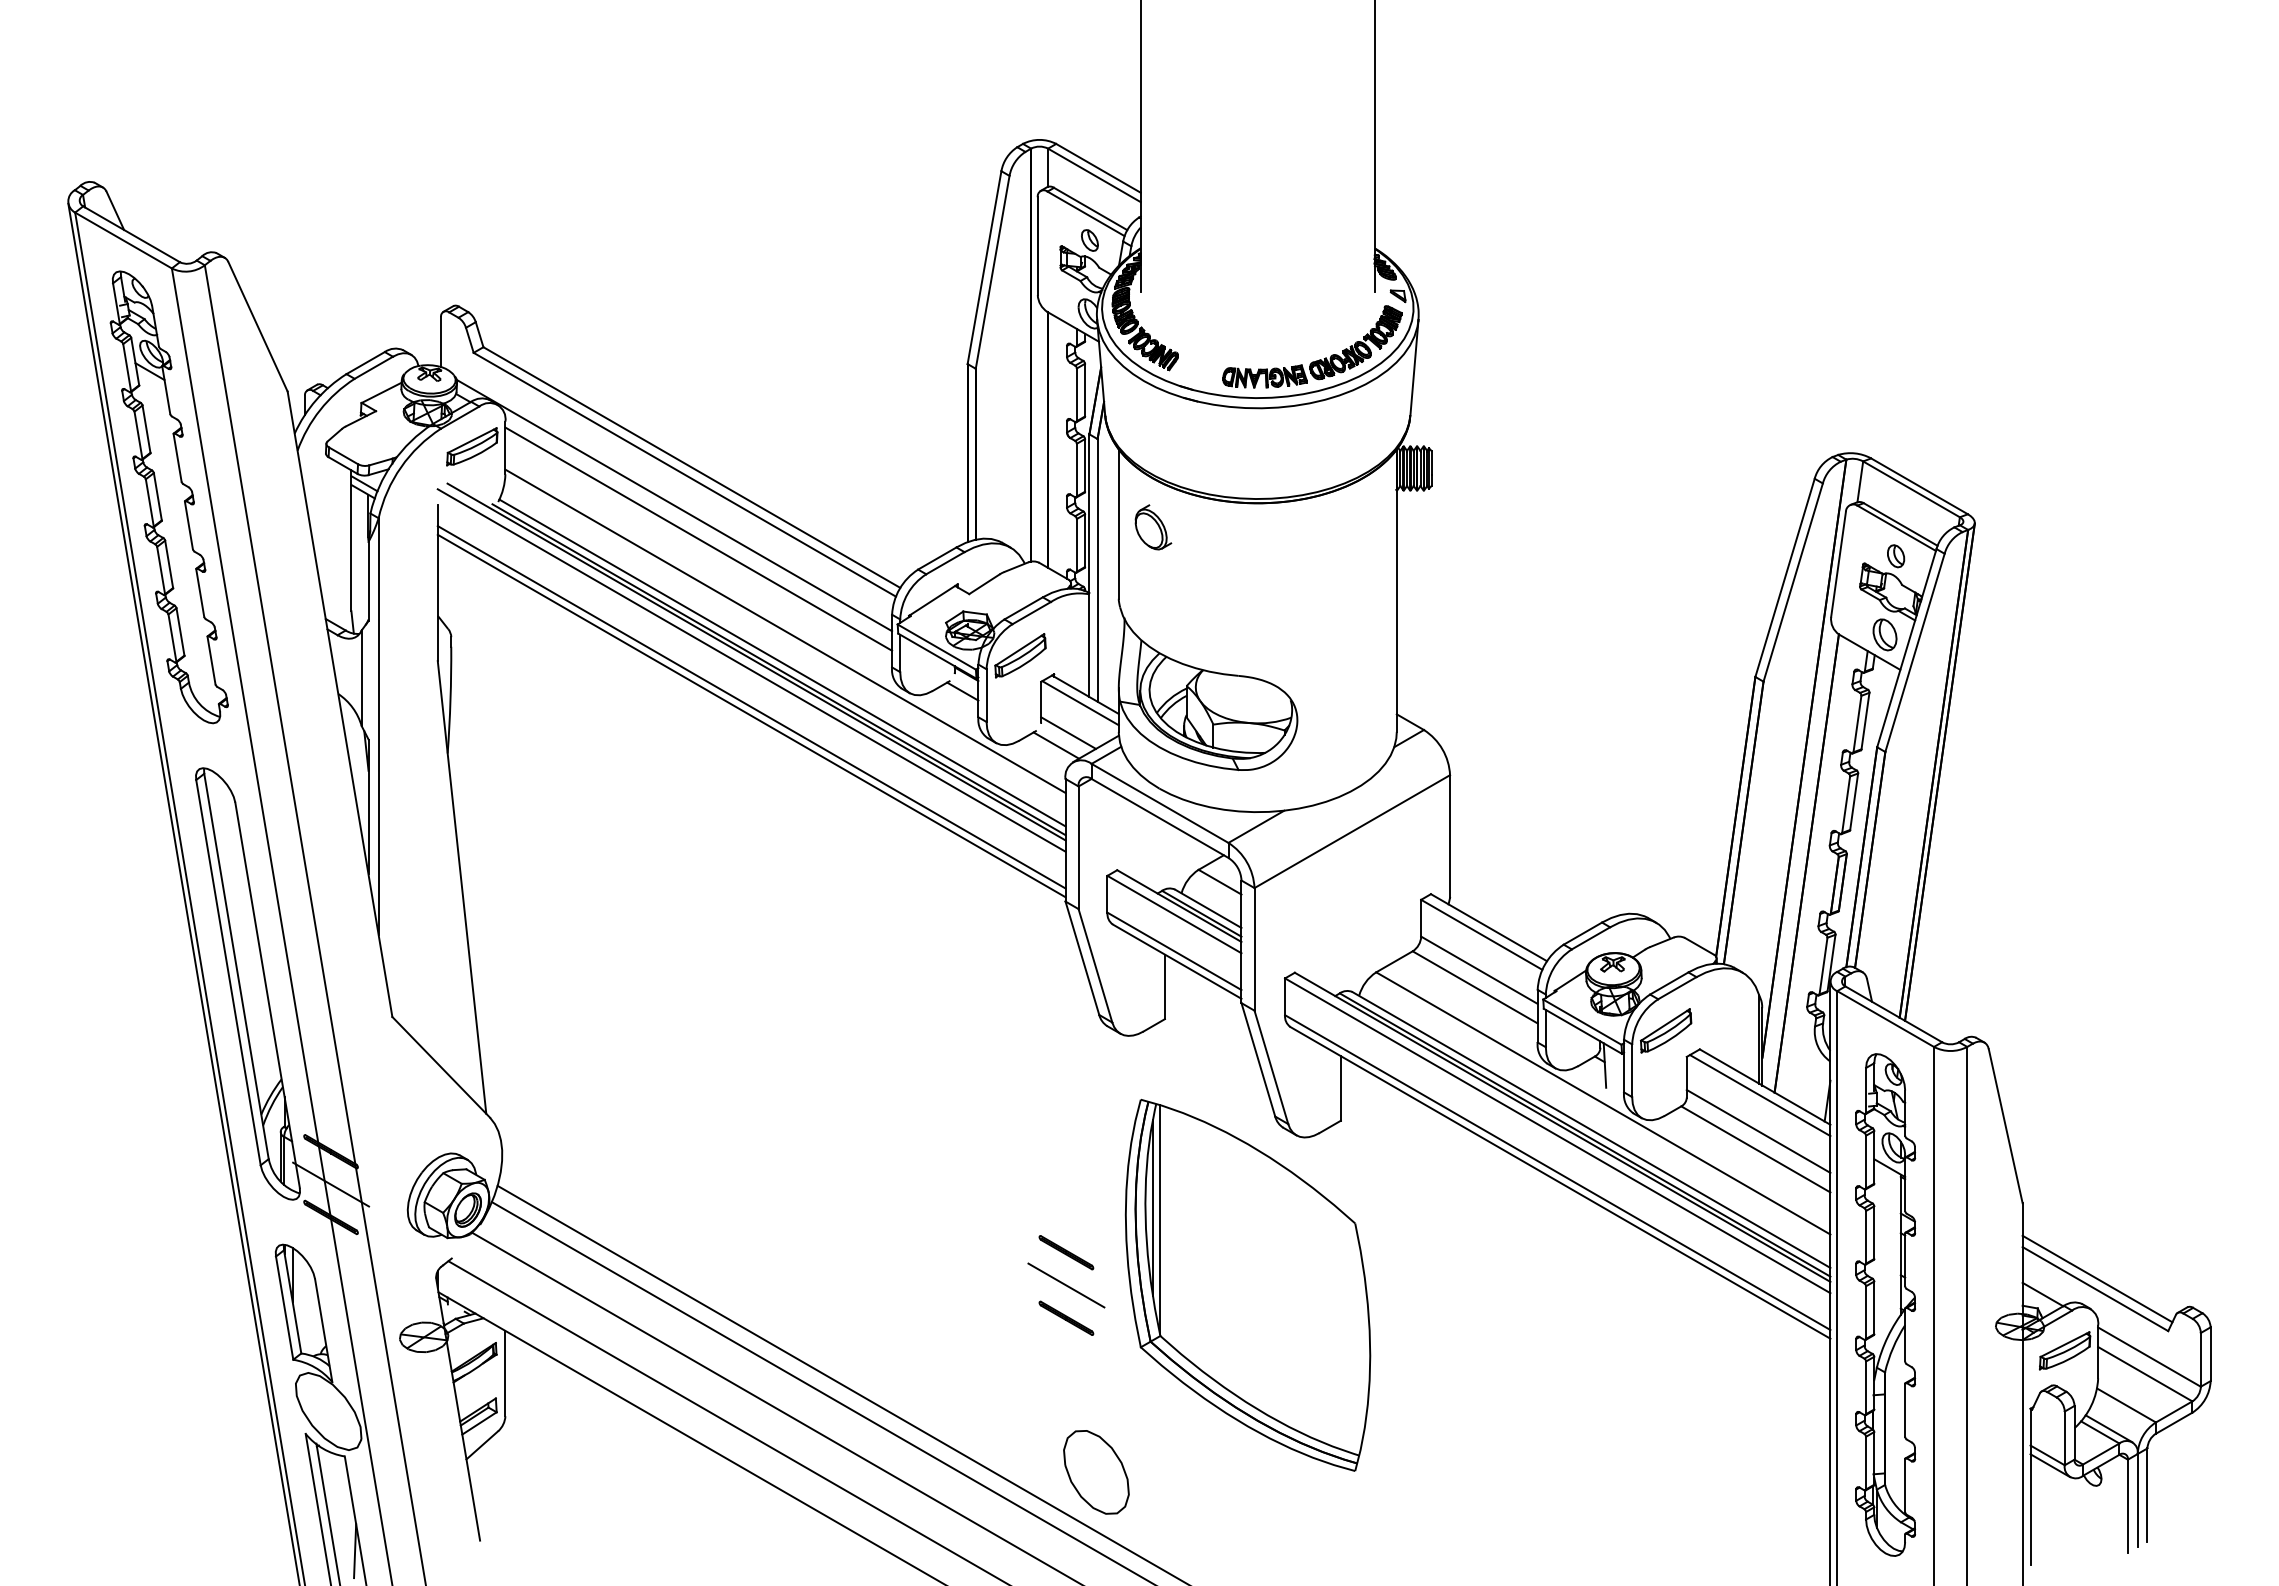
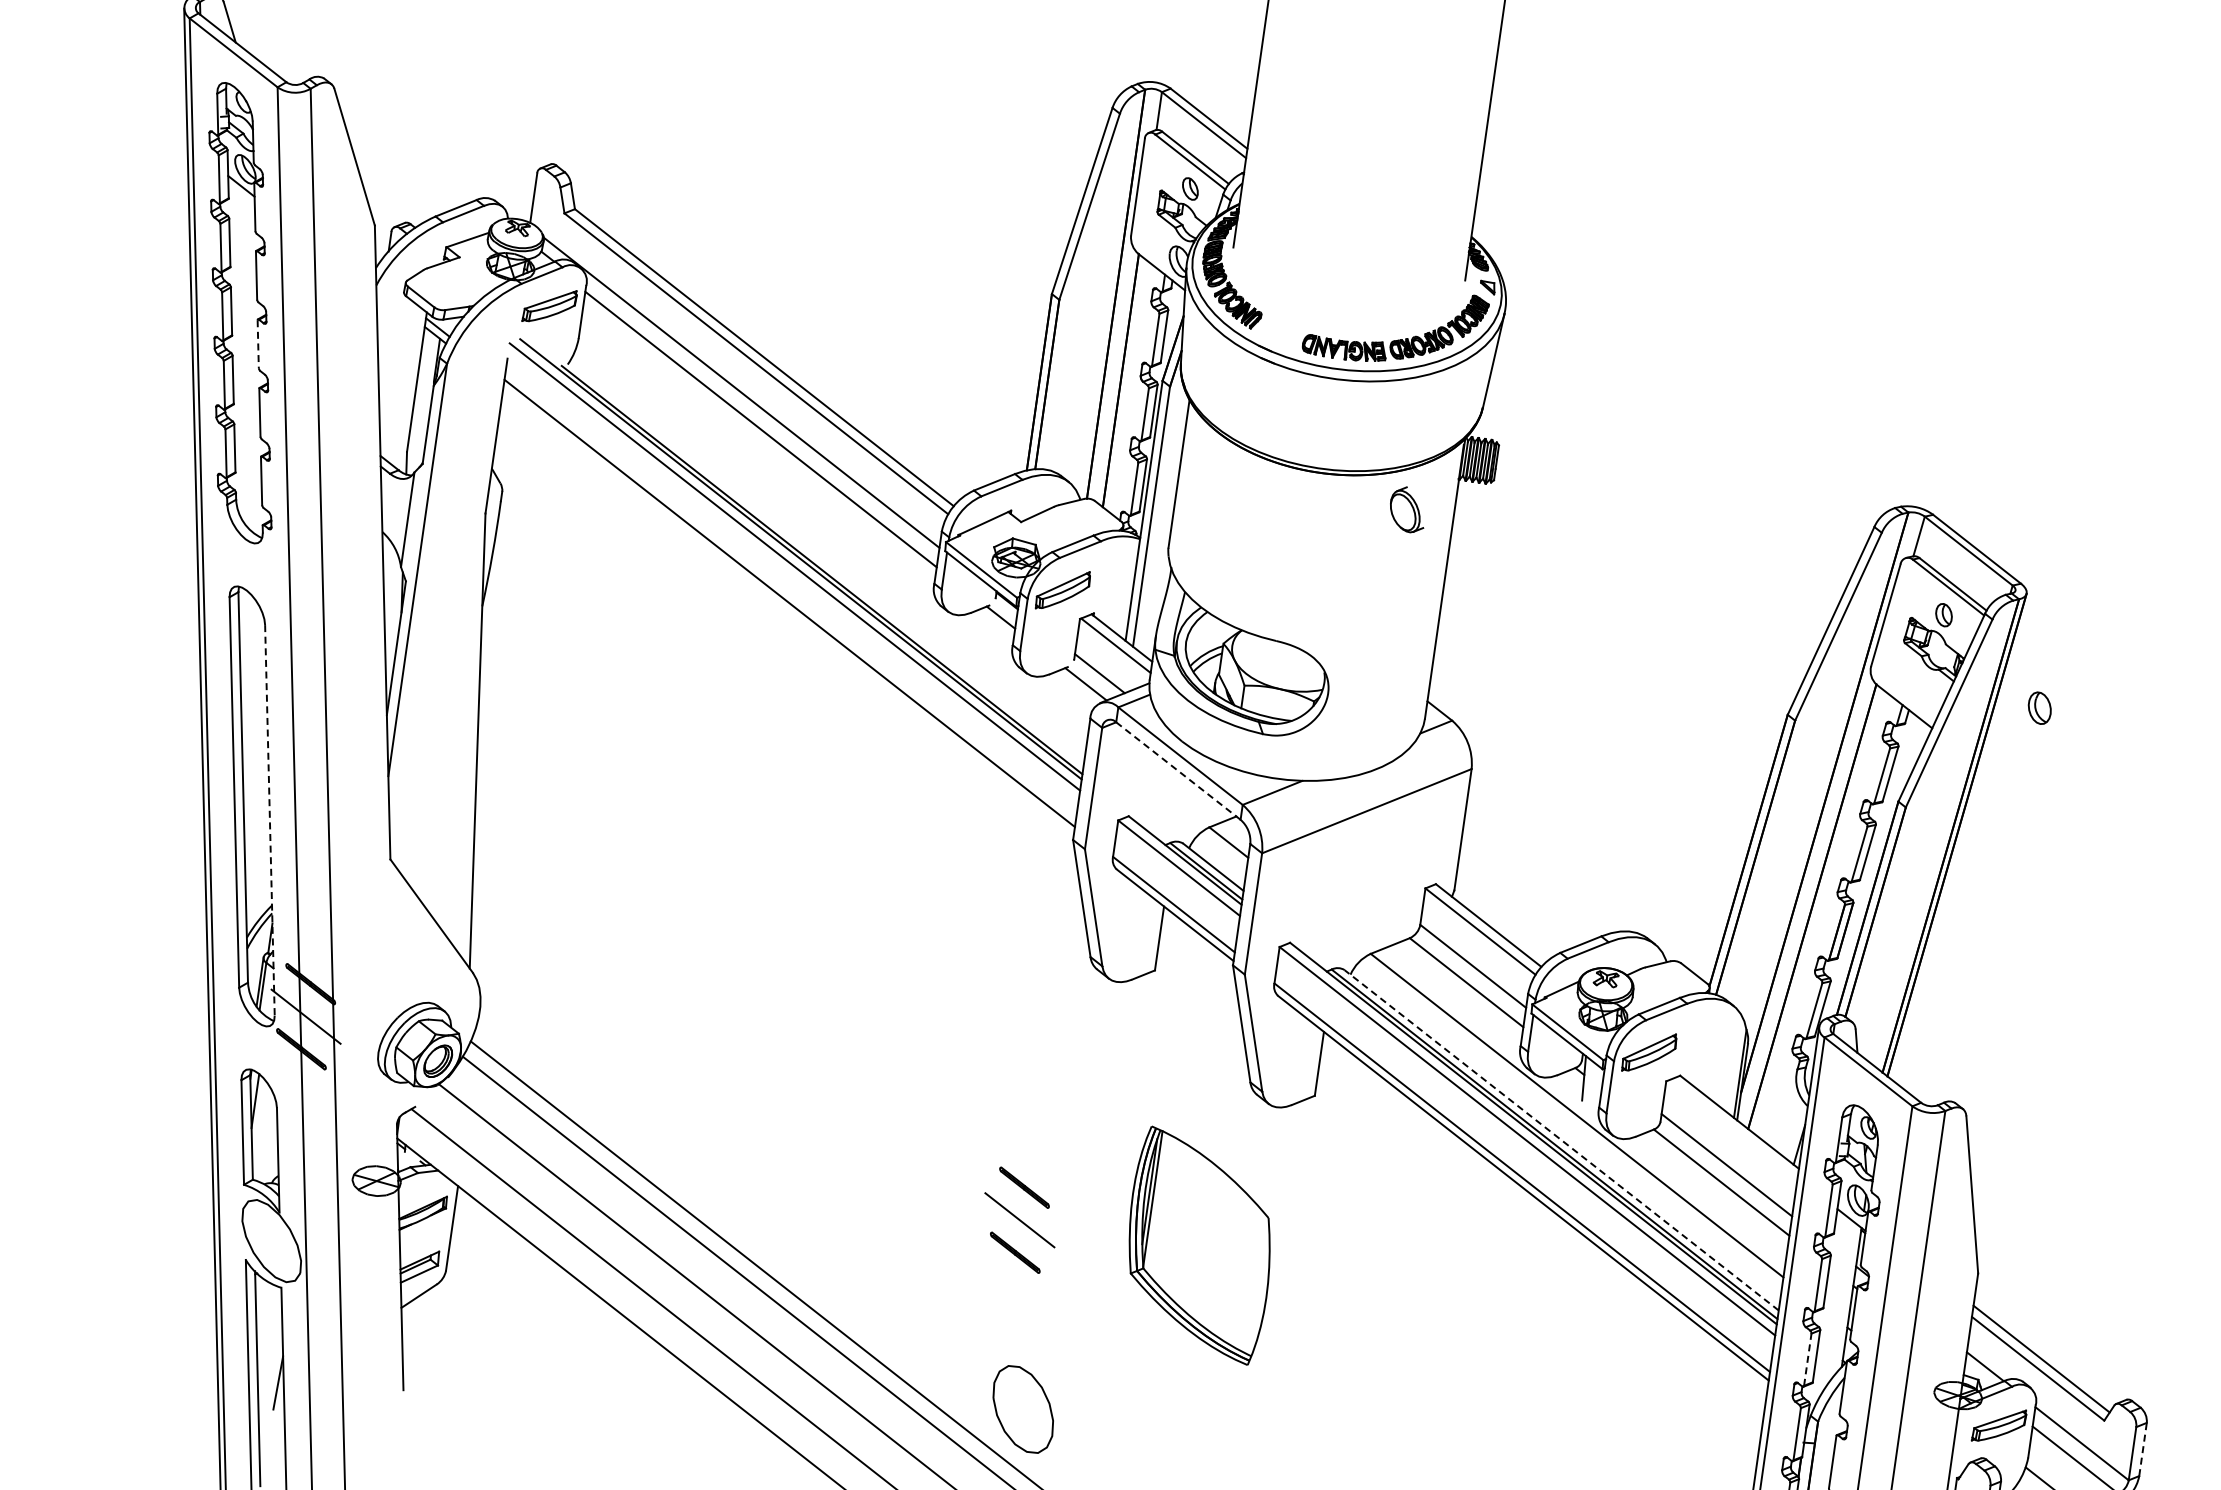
line: (188, 525) -> (257, 344), solid -> dashed
part: (1153, 527) -> (1407, 509), moved
line: (785, 630) -> (834, 532), removed
part: (1884, 634) -> (2039, 707), moved
line: (782, 662) -> (826, 563), removed
line: (751, 715) -> (788, 611), removed
line: (1160, 818) -> (1178, 771), solid -> dashed
line: (267, 995) -> (269, 820), solid -> dashed
line: (1760, 1095) -> (1733, 1129), removed
line: (1591, 1130) -> (1561, 1140), solid -> dashed
part: (1247, 1285) -> (1199, 1245), size x0.6
line: (1866, 1312) -> (1808, 1359), solid -> dashed
line: (2210, 1354) -> (2142, 1449), solid -> dashed

